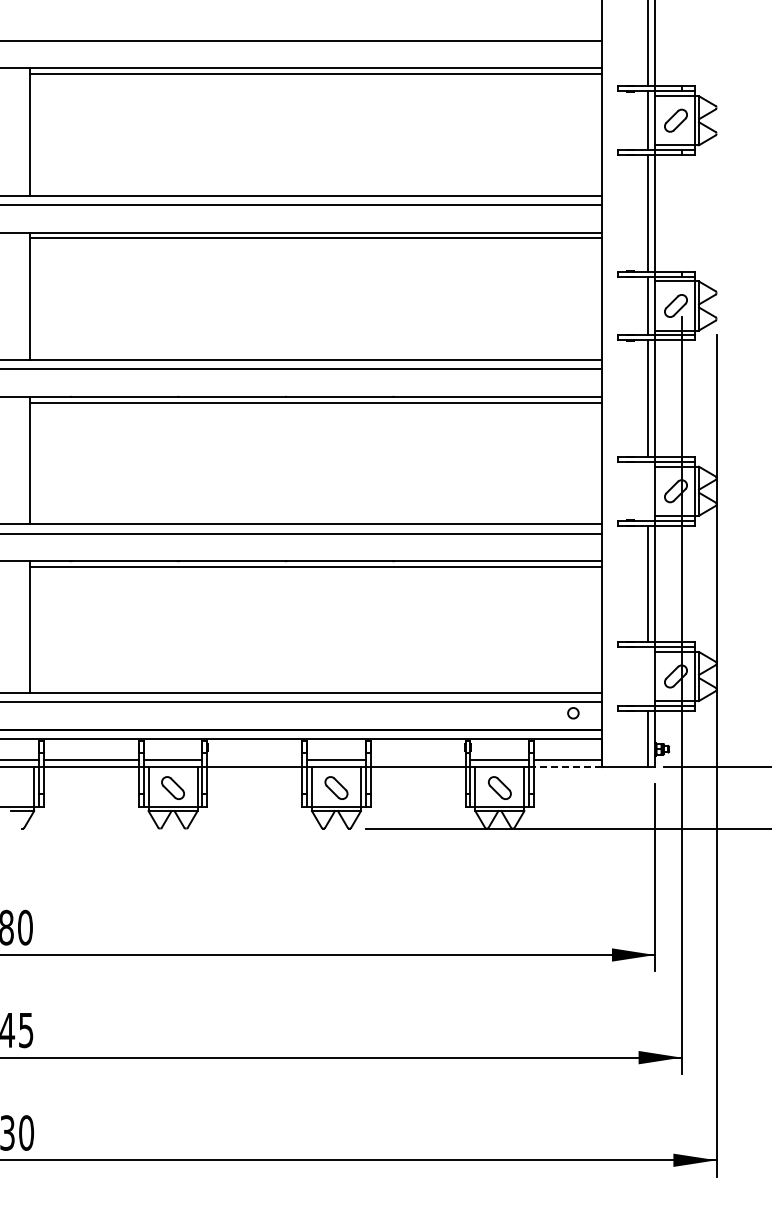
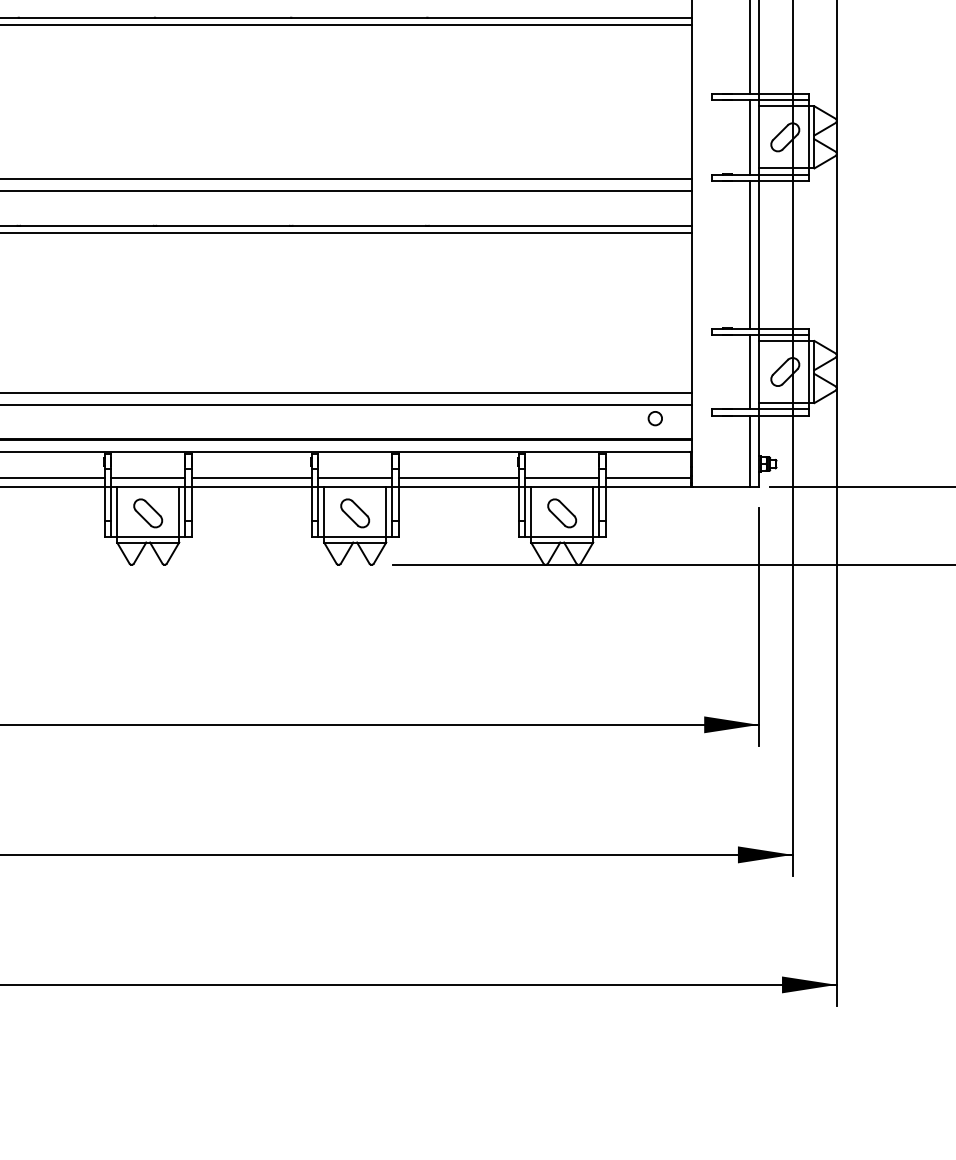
line: (647, 490) -> (749, 136), added
line: (647, 676) -> (749, 372), added
line: (254, 760) -> (251, 478), added
line: (417, 760) -> (457, 478), added
line: (568, 767) -> (649, 487), dashed -> solid

